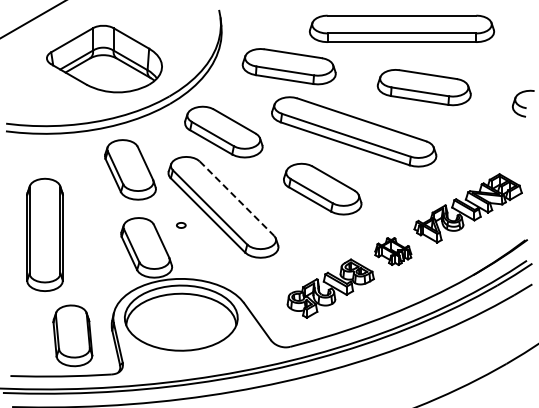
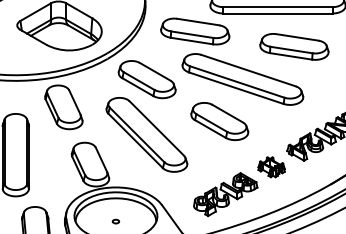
part: (130, 169) -> (63, 107), moved
line: (236, 198) -> (156, 128), dashed -> solid
part: (181, 225) -> (116, 221), moved

